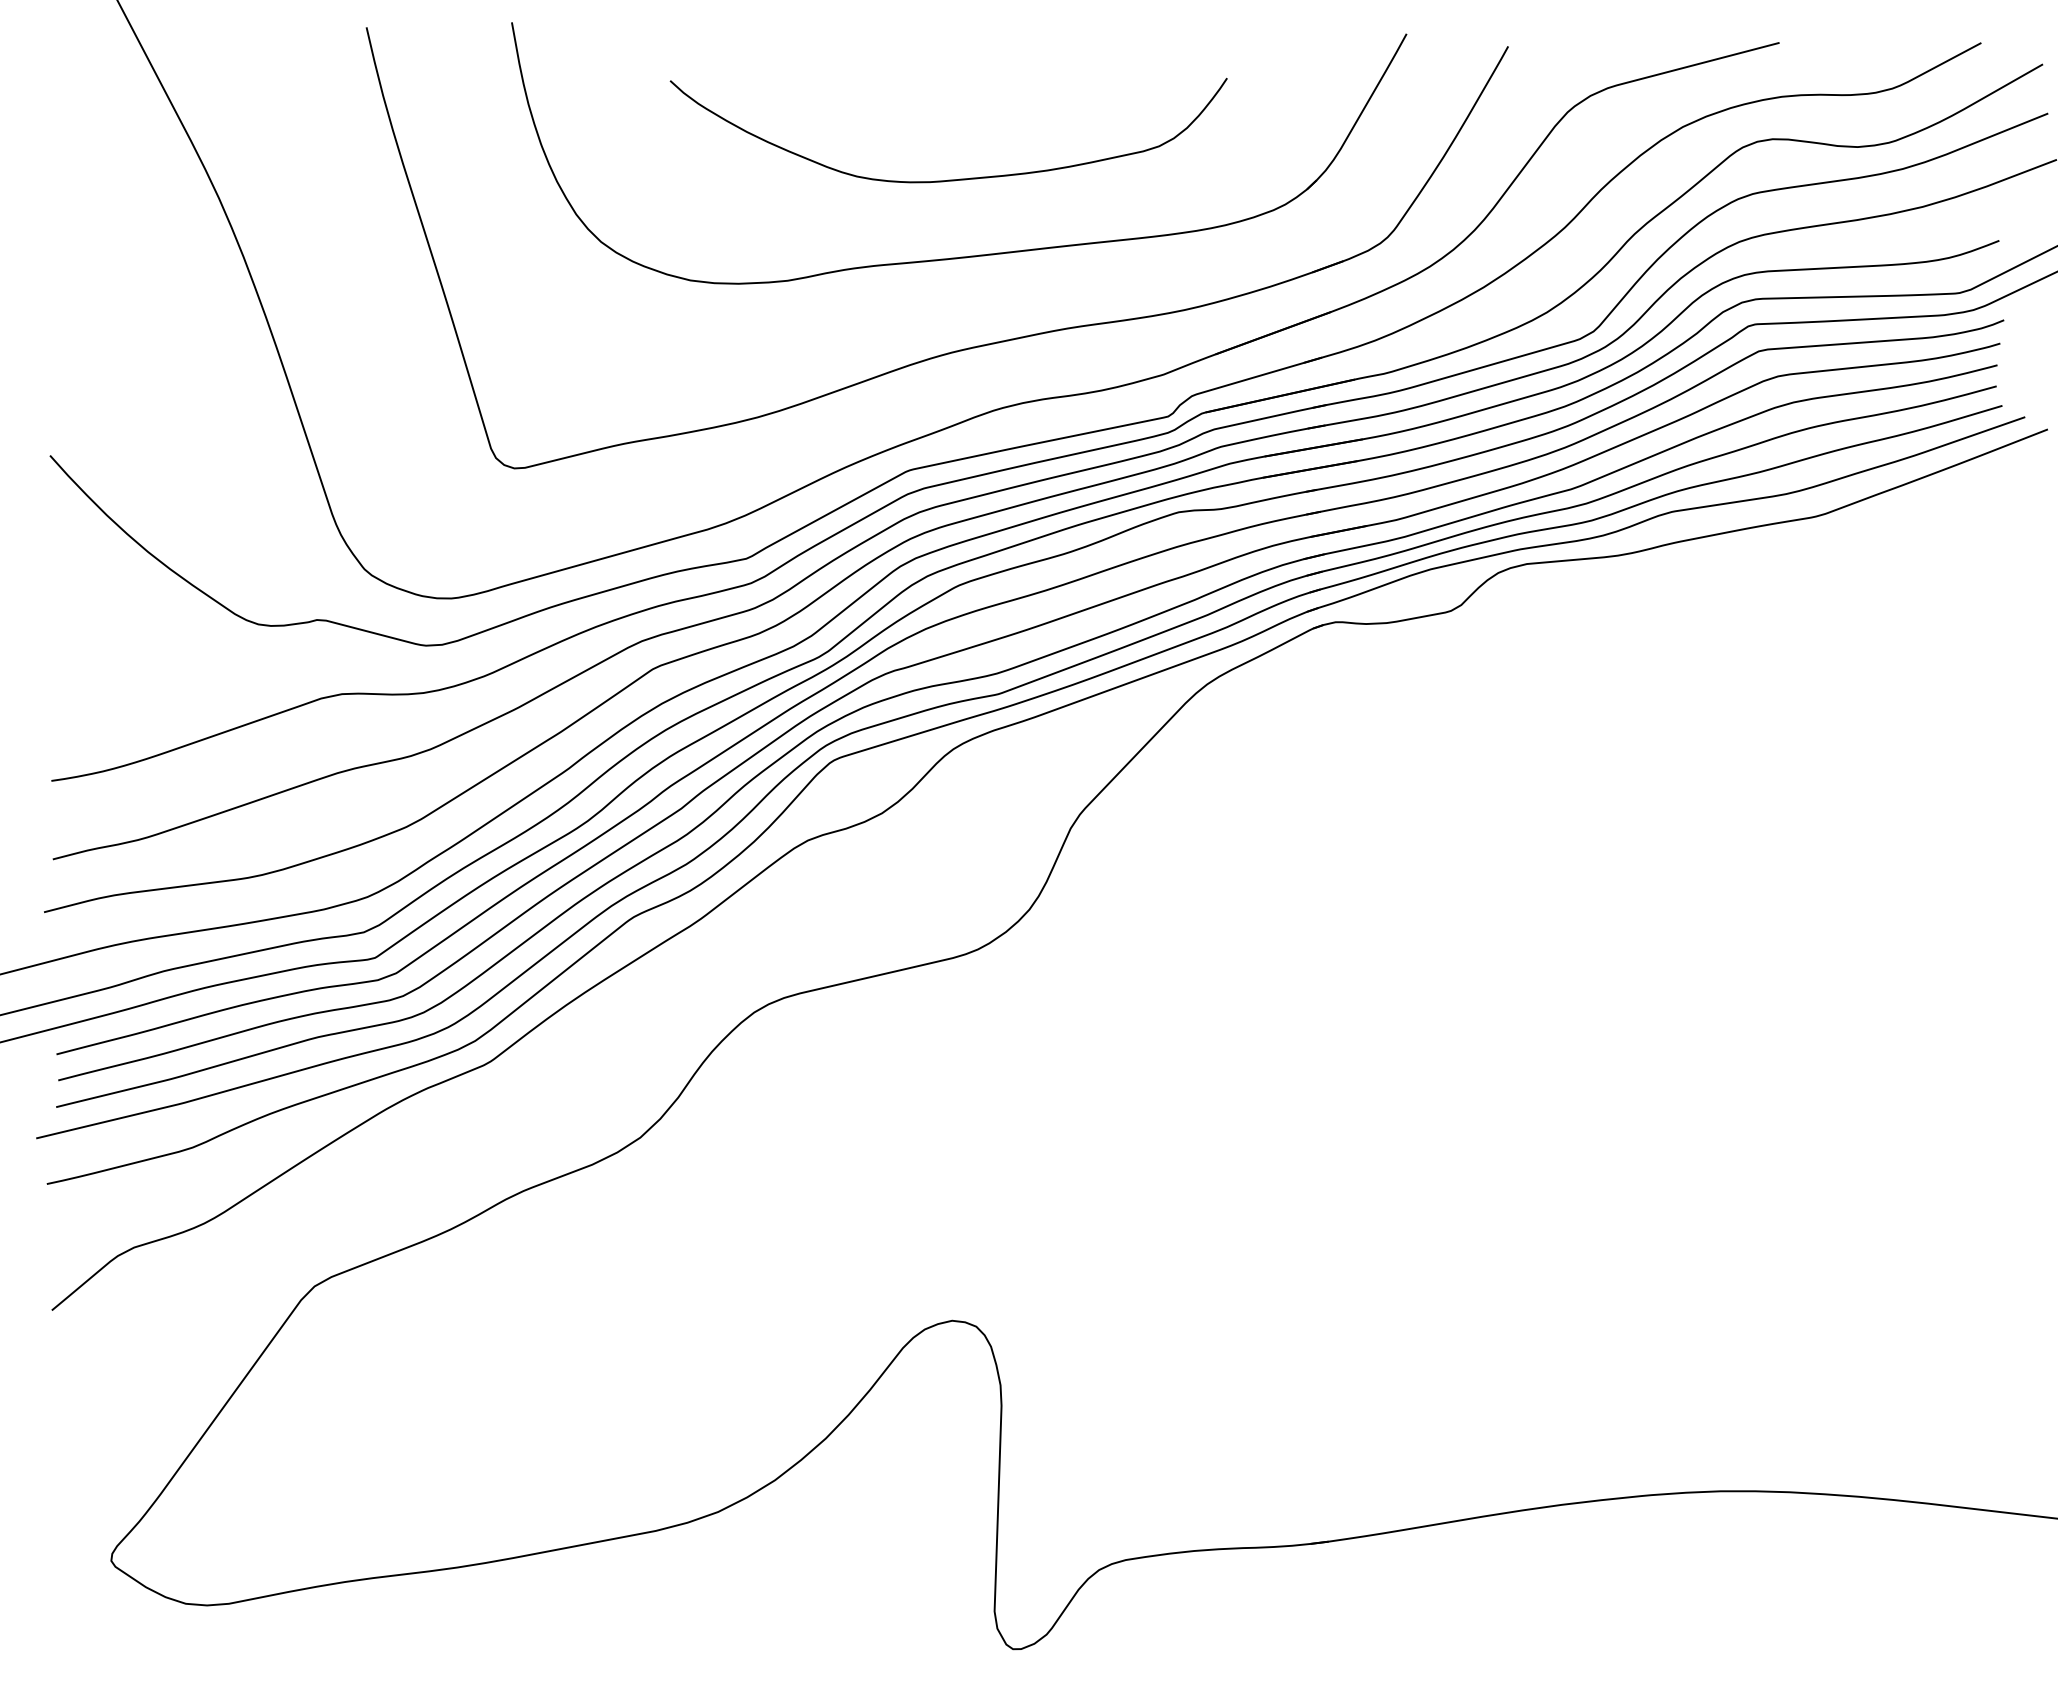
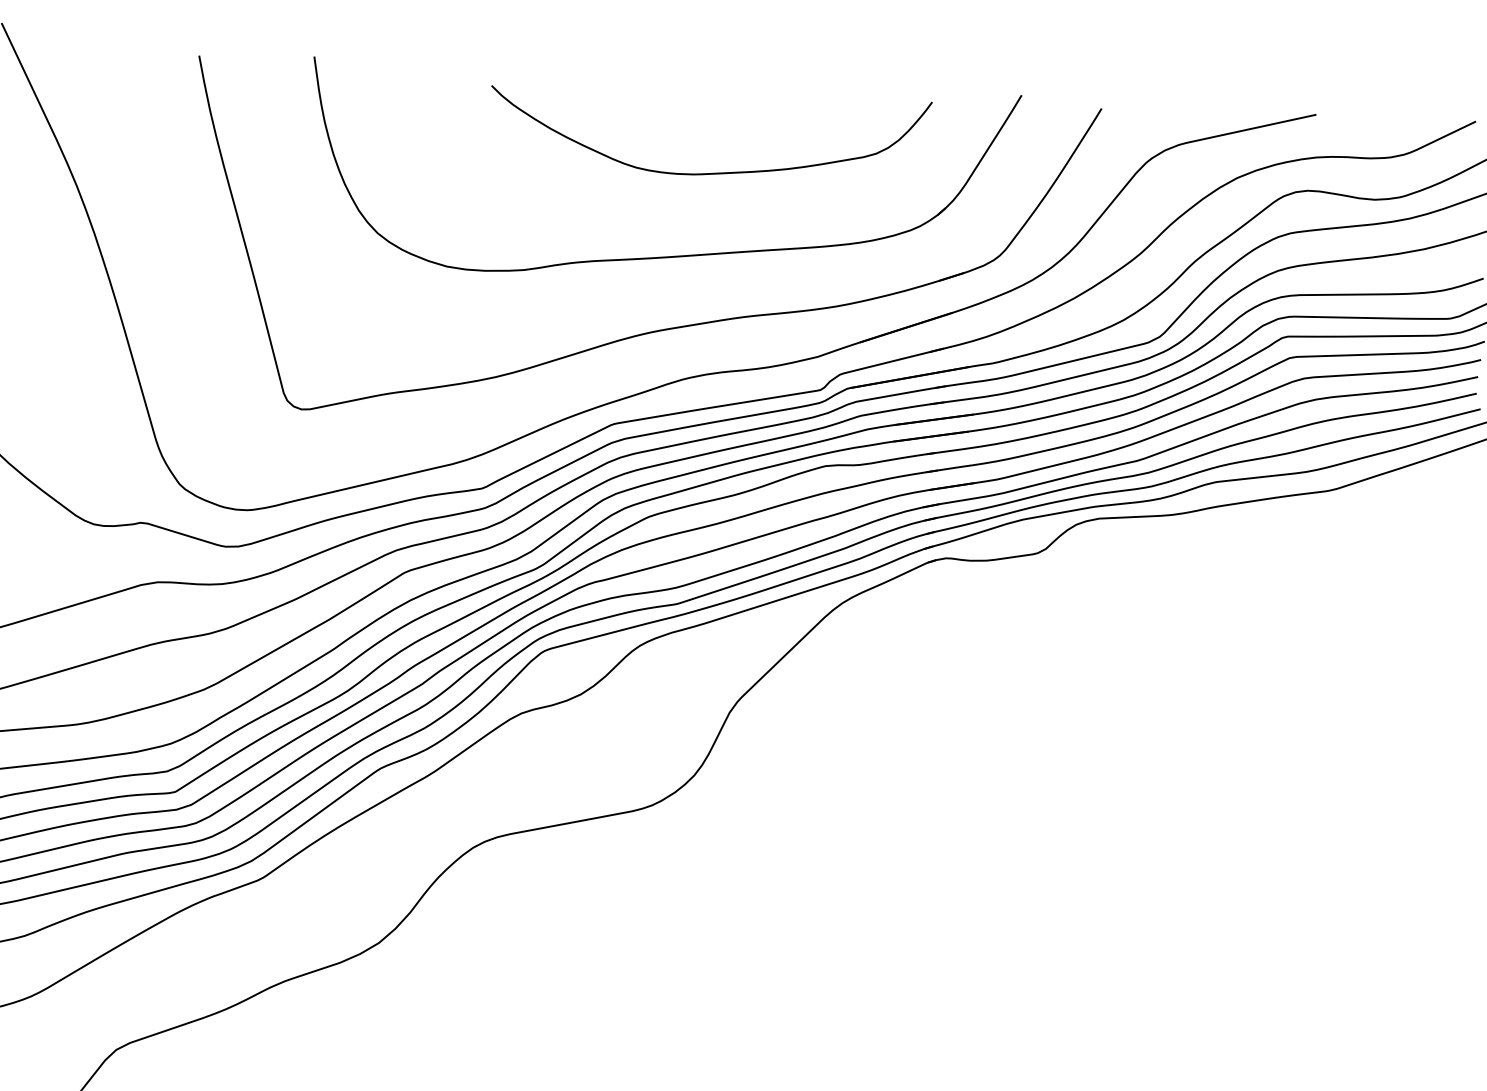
curve: (948, 179) -> (708, 172), moved

